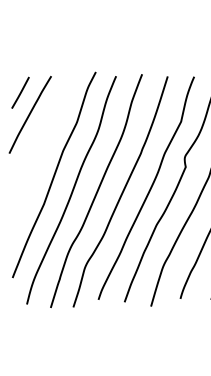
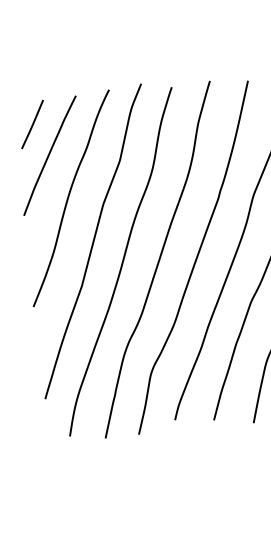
curve: (41, 143) -> (70, 196), added

